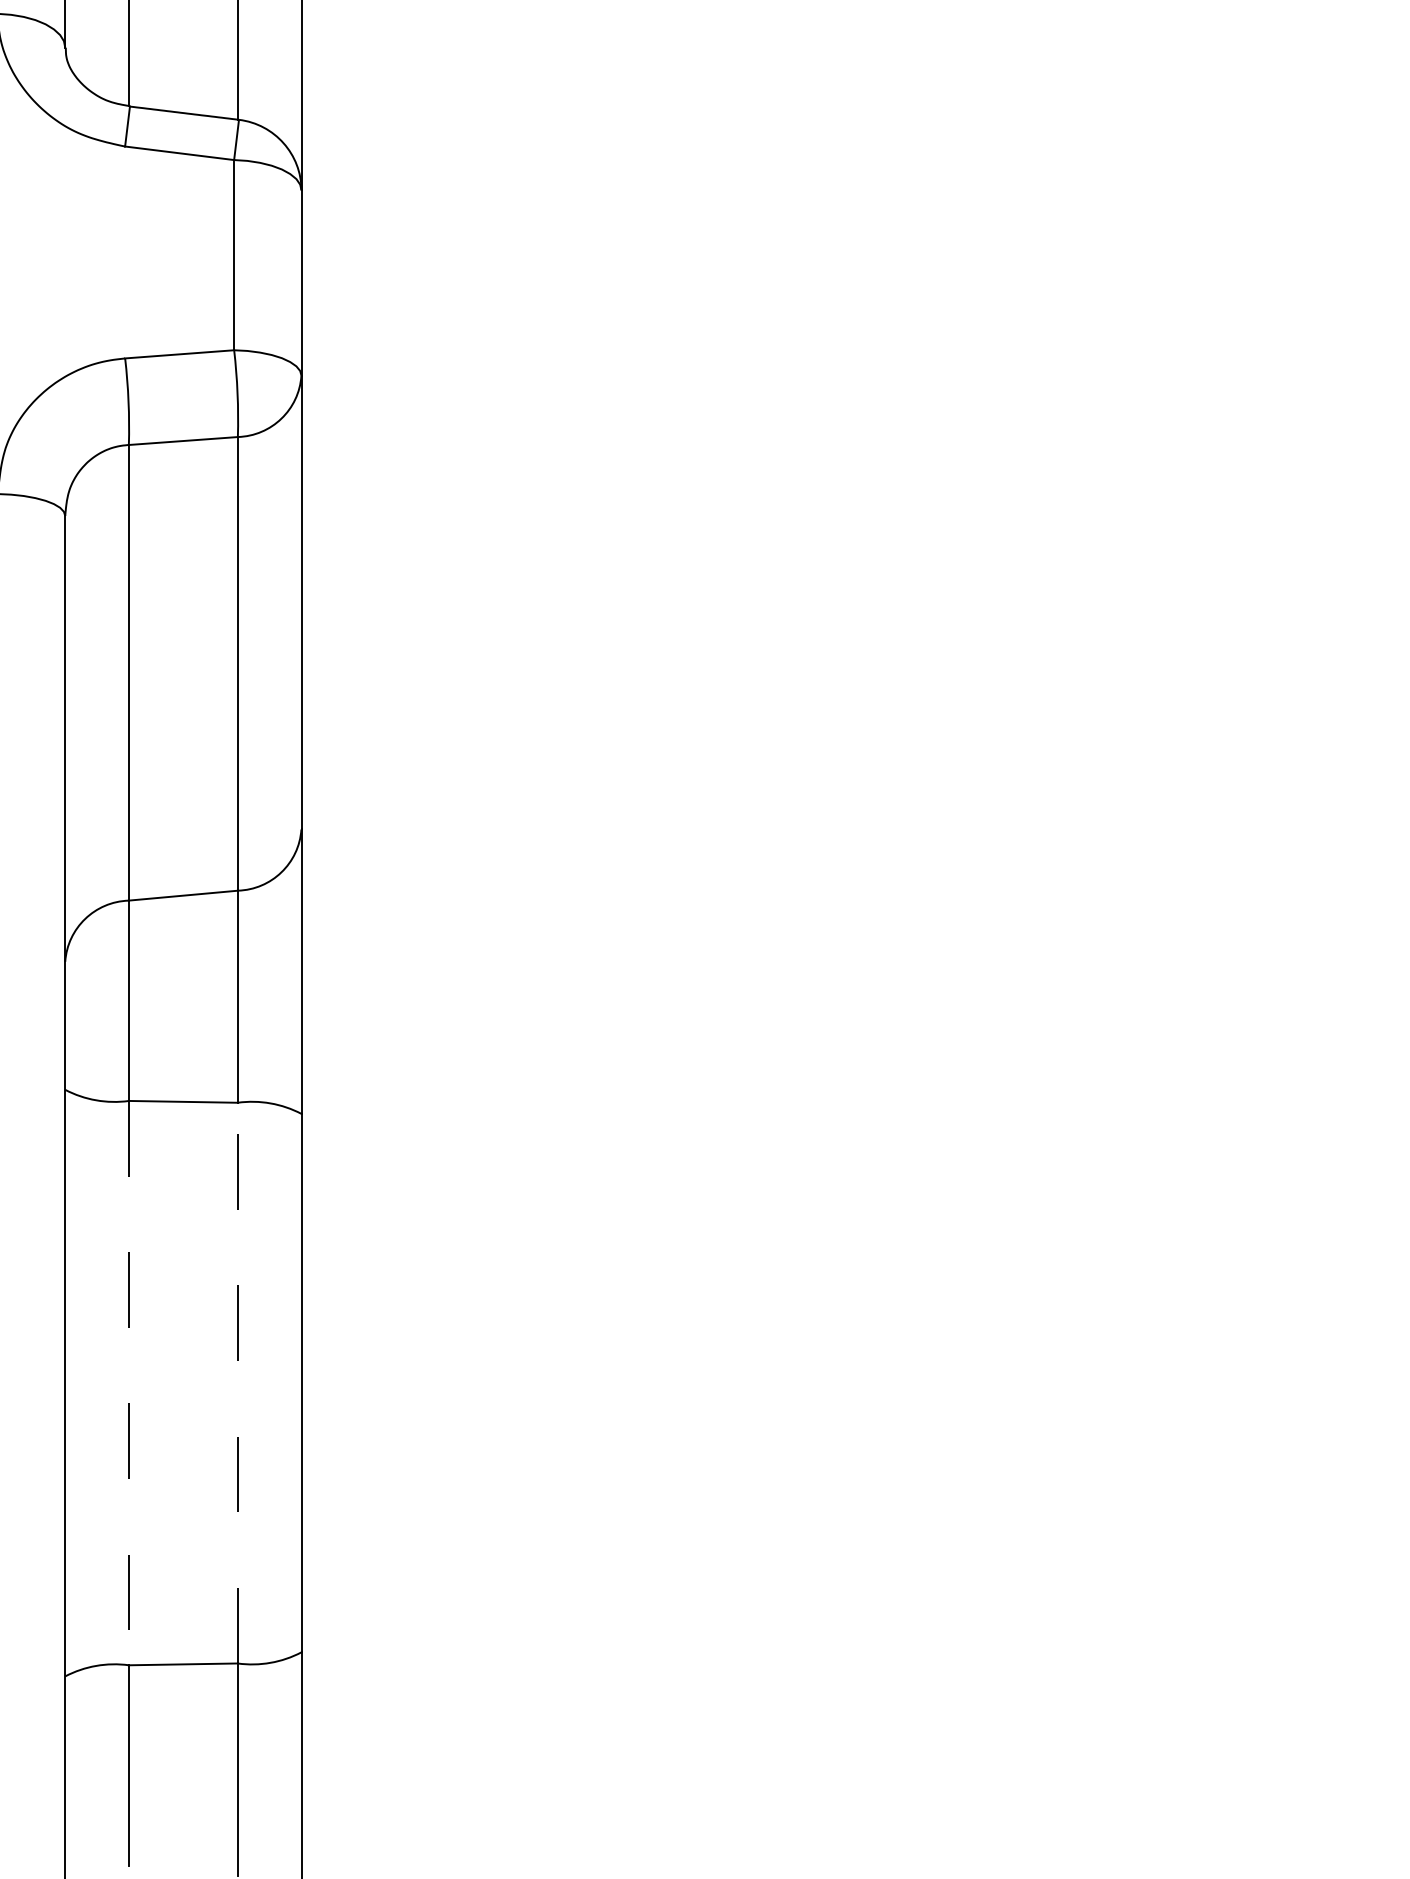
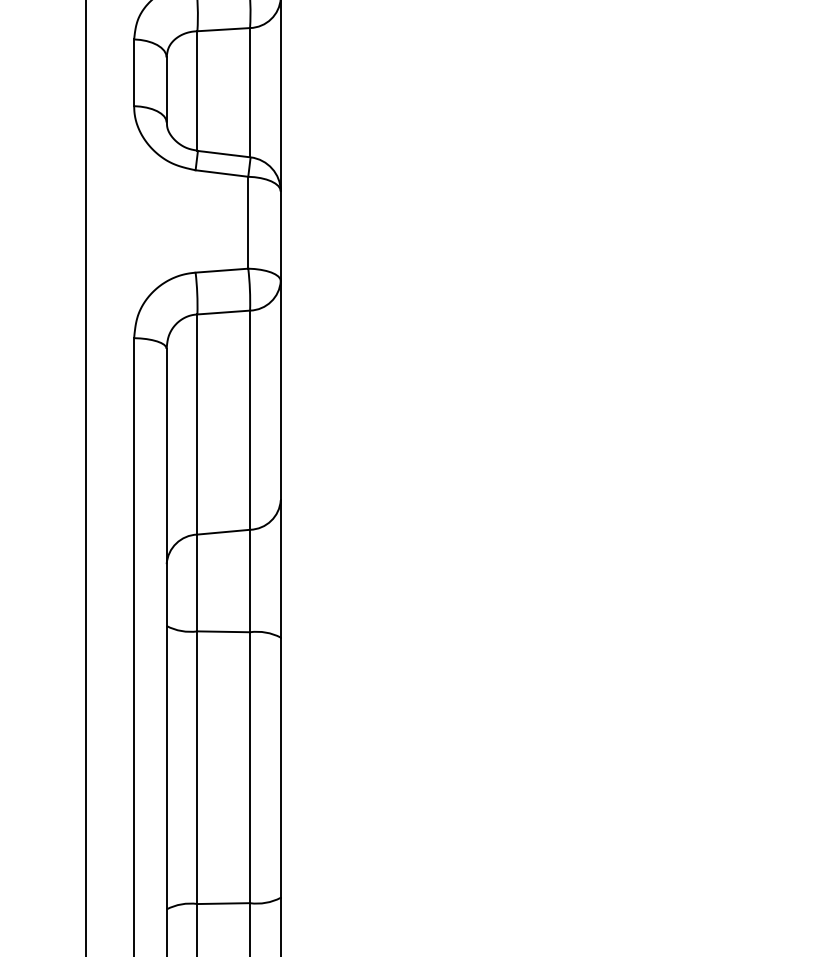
line: (238, 1382) -> (250, 767), dashed -> solid
line: (129, 1384) -> (197, 768), dashed -> solid

